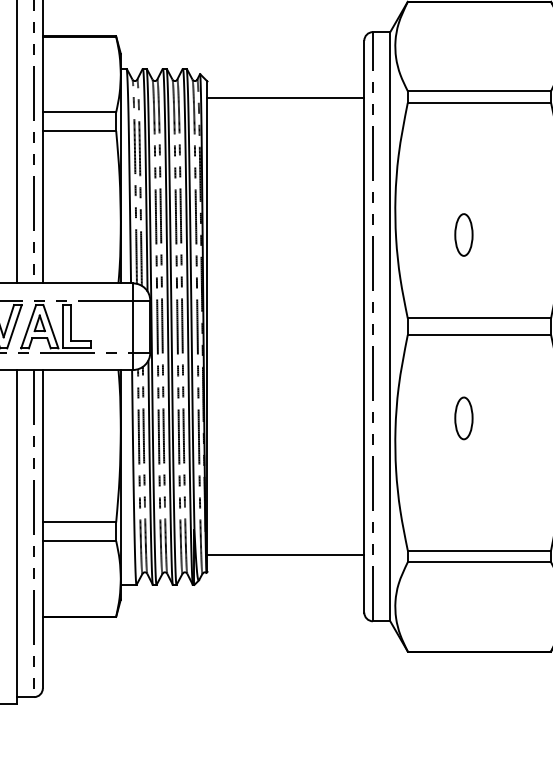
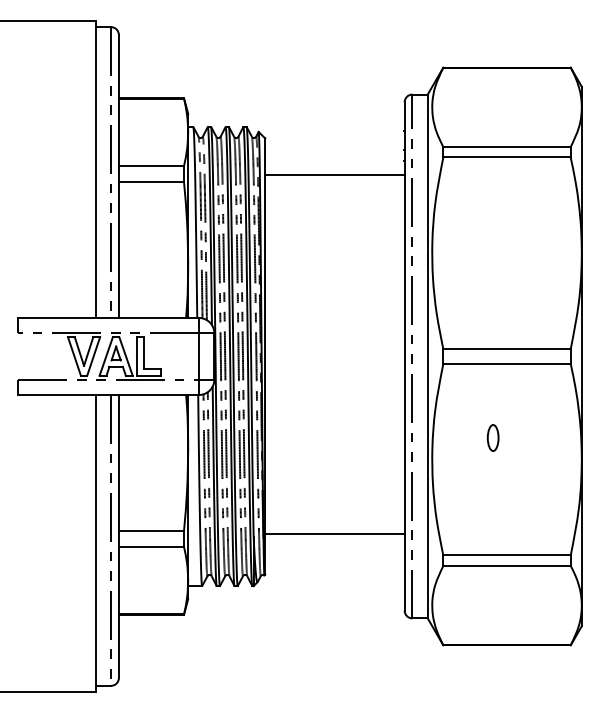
line: (285, 98) -> (334, 175), moved
part: (463, 234) -> (492, 274), removed
part: (463, 417) -> (492, 437), size x0.7
line: (285, 555) -> (334, 534), moved

